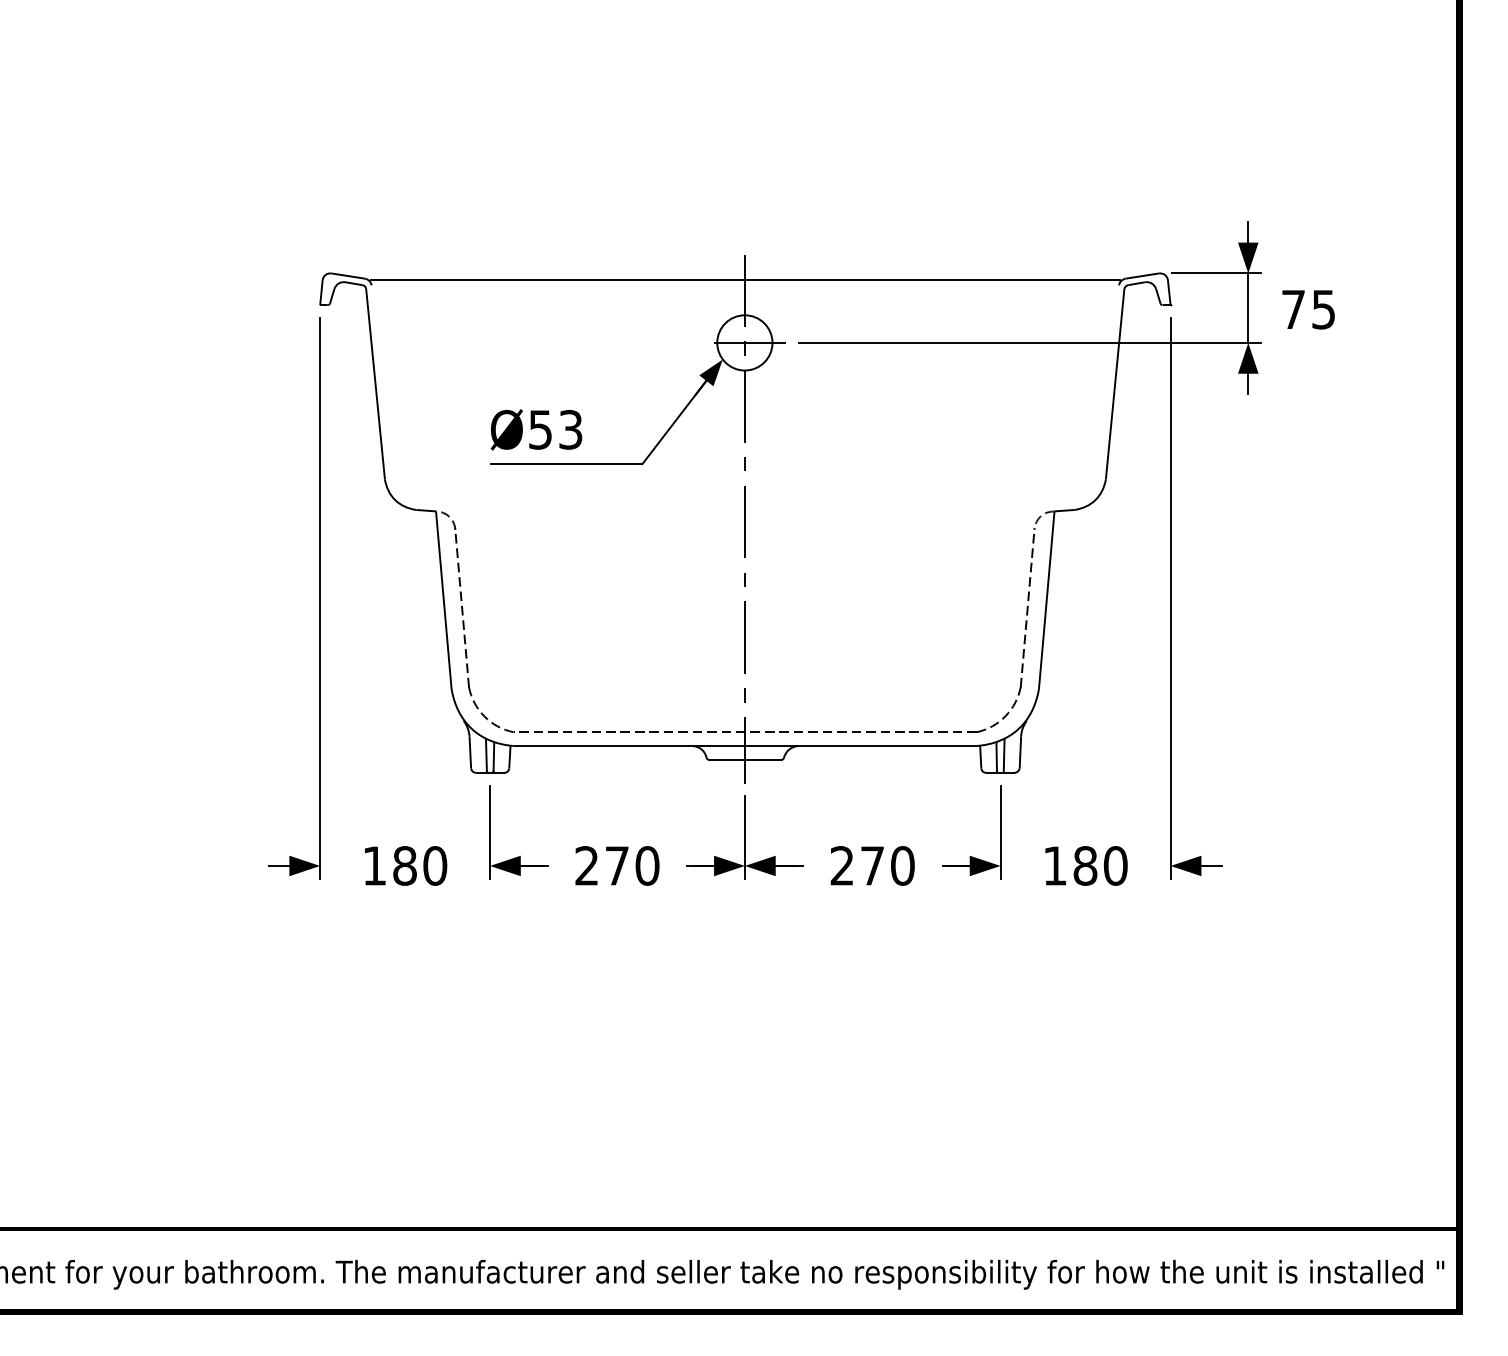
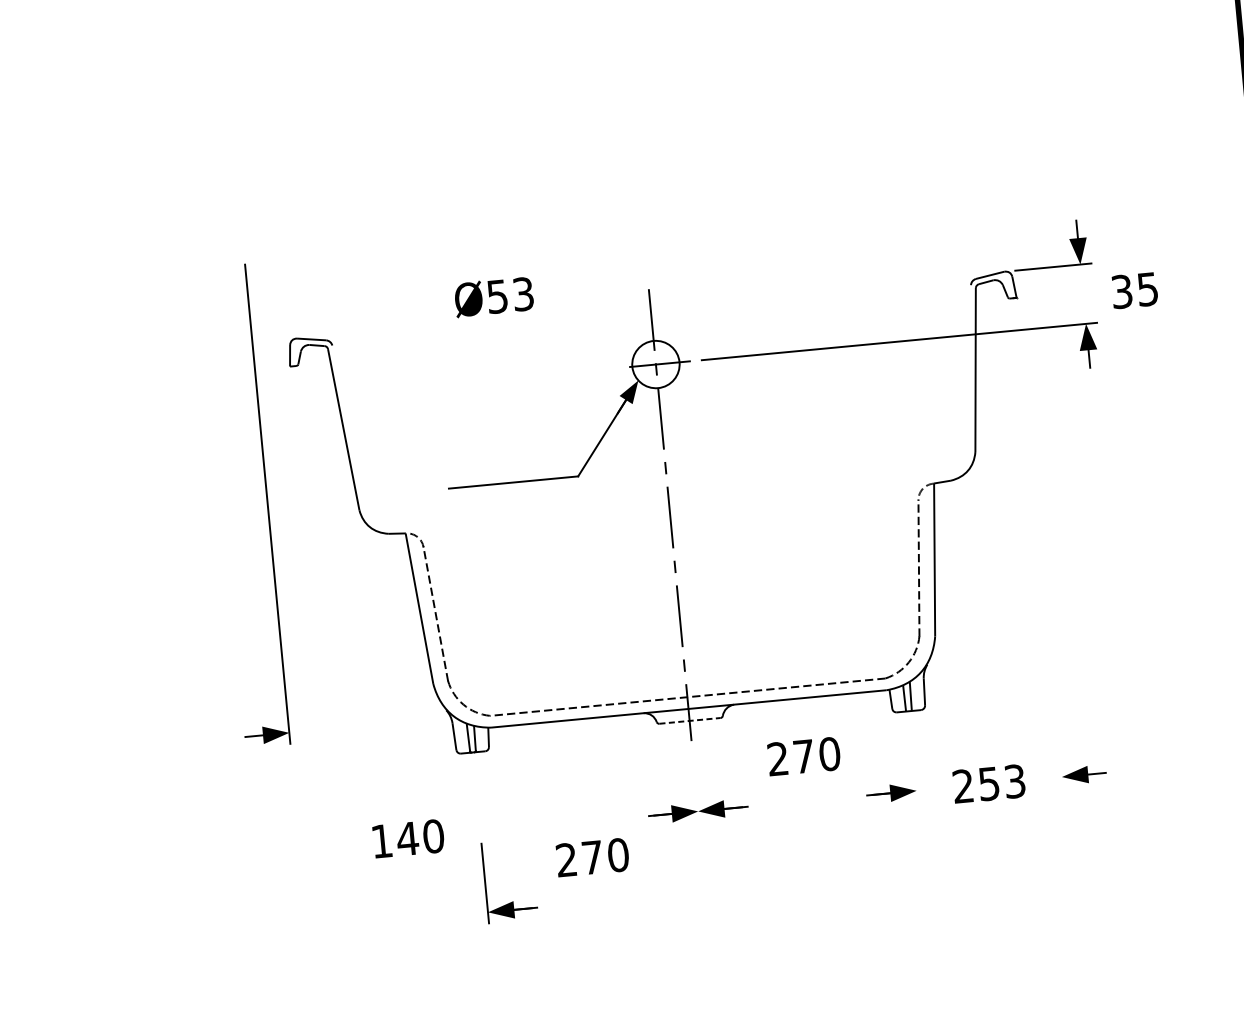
line: (744, 279) -> (650, 310), removed
line: (1248, 307) -> (1083, 293), removed
text: (1293, 309) -> (1121, 291), 75 -> 35
text: (536, 429) -> (494, 296), moved
part: (319, 598) -> (267, 504), moved
line: (1170, 598) -> (1040, 548), removed
line: (745, 760) -> (690, 721), solid -> dashed
line: (1000, 831) -> (913, 761), removed
line: (744, 837) -> (695, 787), removed
part: (520, 855) -> (513, 900), moved
text: (404, 865) -> (407, 838), 180 -> 140
text: (617, 865) -> (592, 857), moved
text: (872, 865) -> (803, 756), moved
text: (1085, 865) -> (989, 783), 180 -> 253

